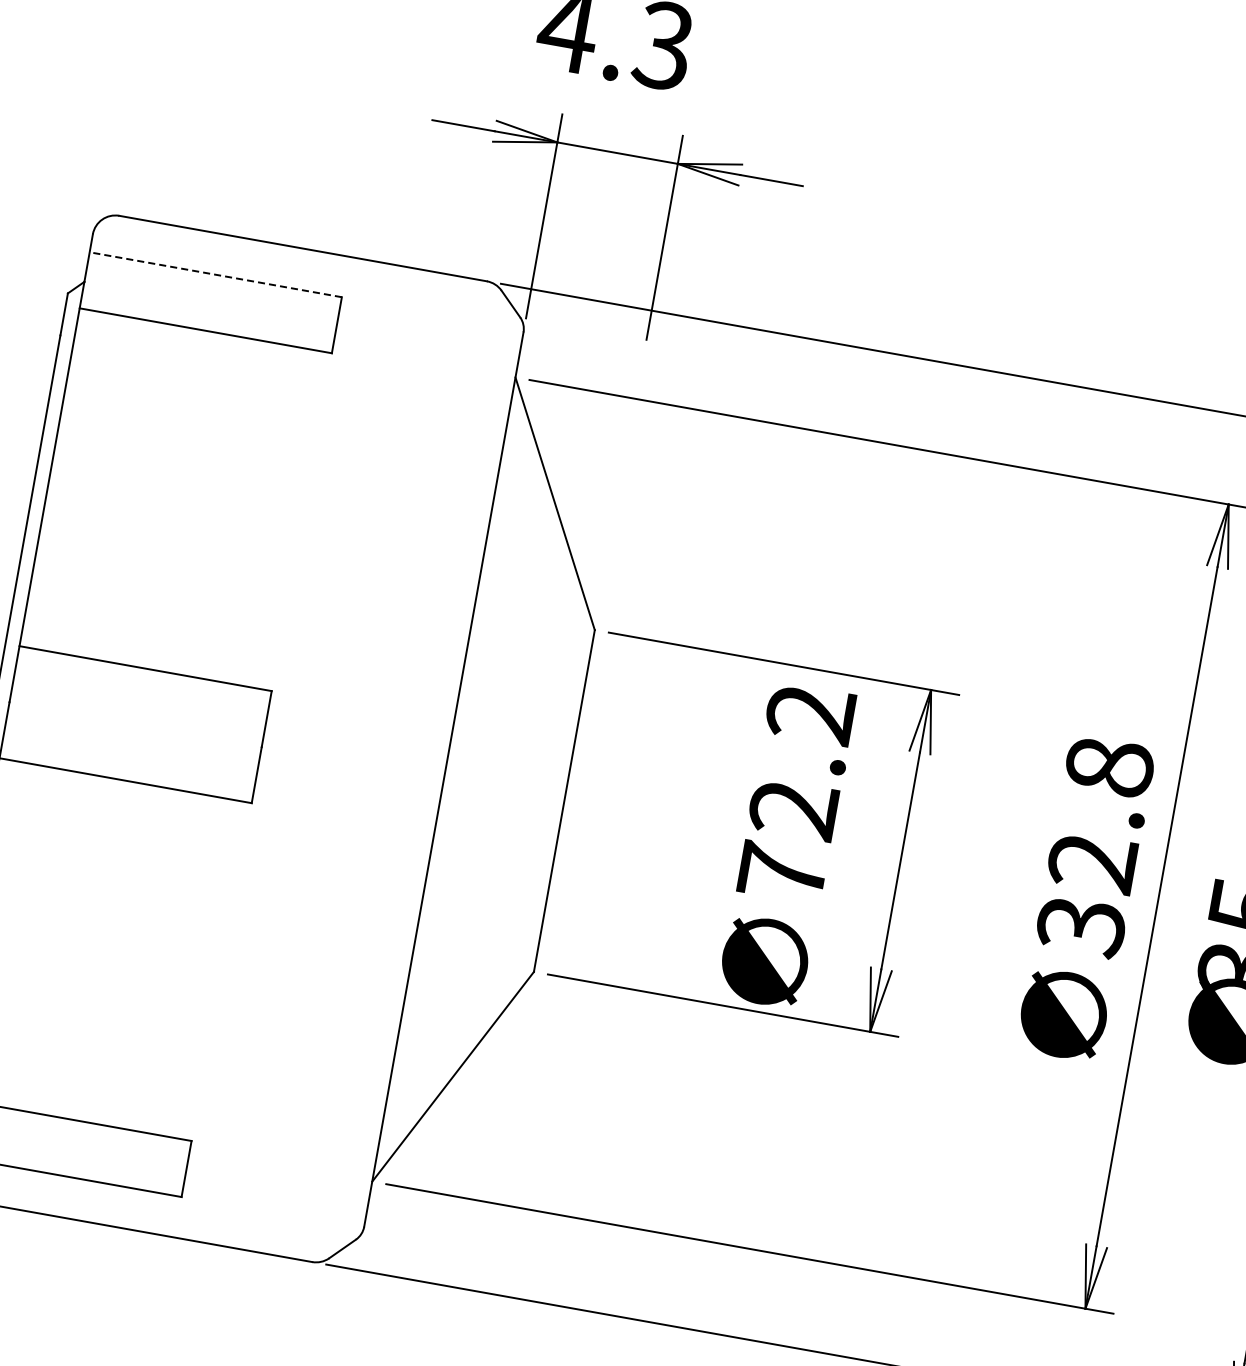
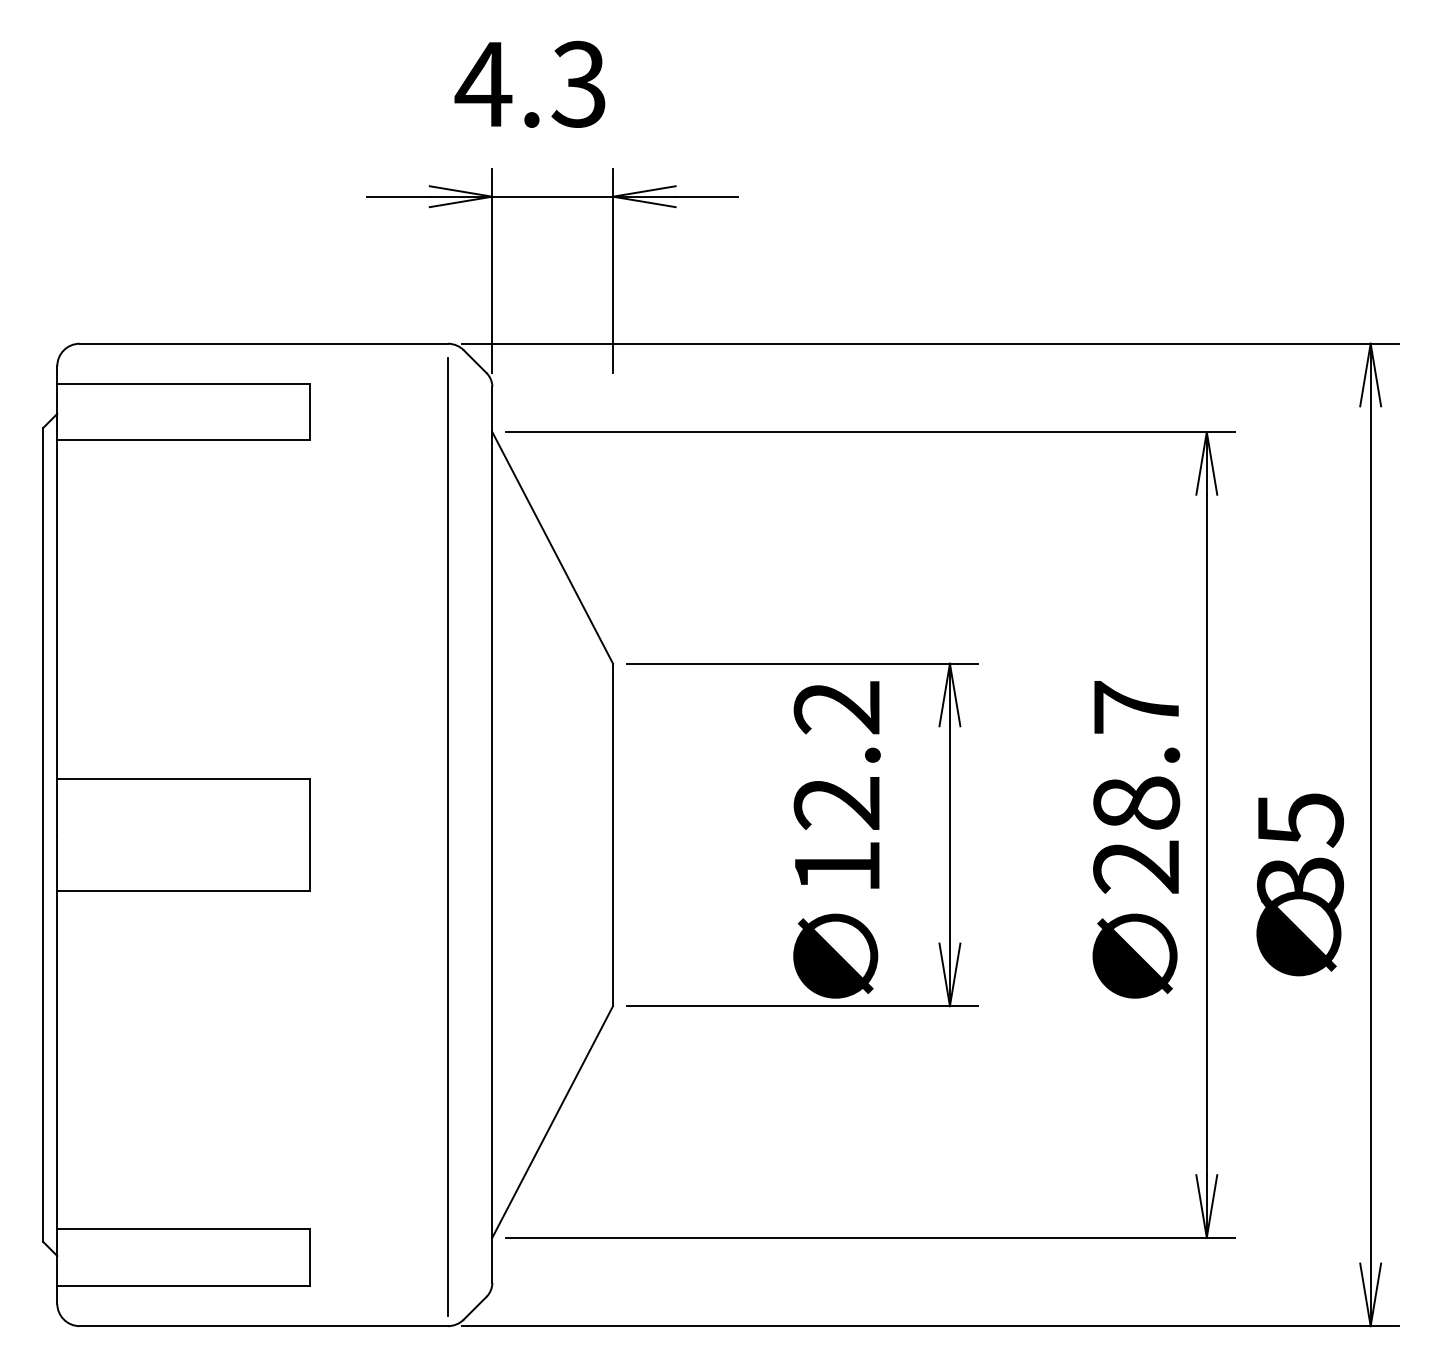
line: (215, 274) -> (183, 384), dashed -> solid
line: (398, 773) -> (447, 836), added
text: (1095, 846) -> (1136, 787), 32.8 -> 28.7
text: (782, 872) -> (837, 866), 72.2 -> 12.2

